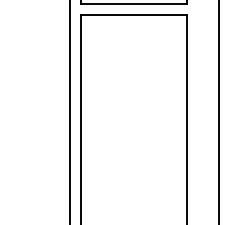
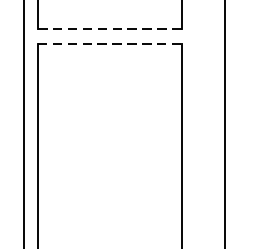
line: (133, 4) -> (109, 29), solid -> dashed
line: (134, 15) -> (110, 44), solid -> dashed

